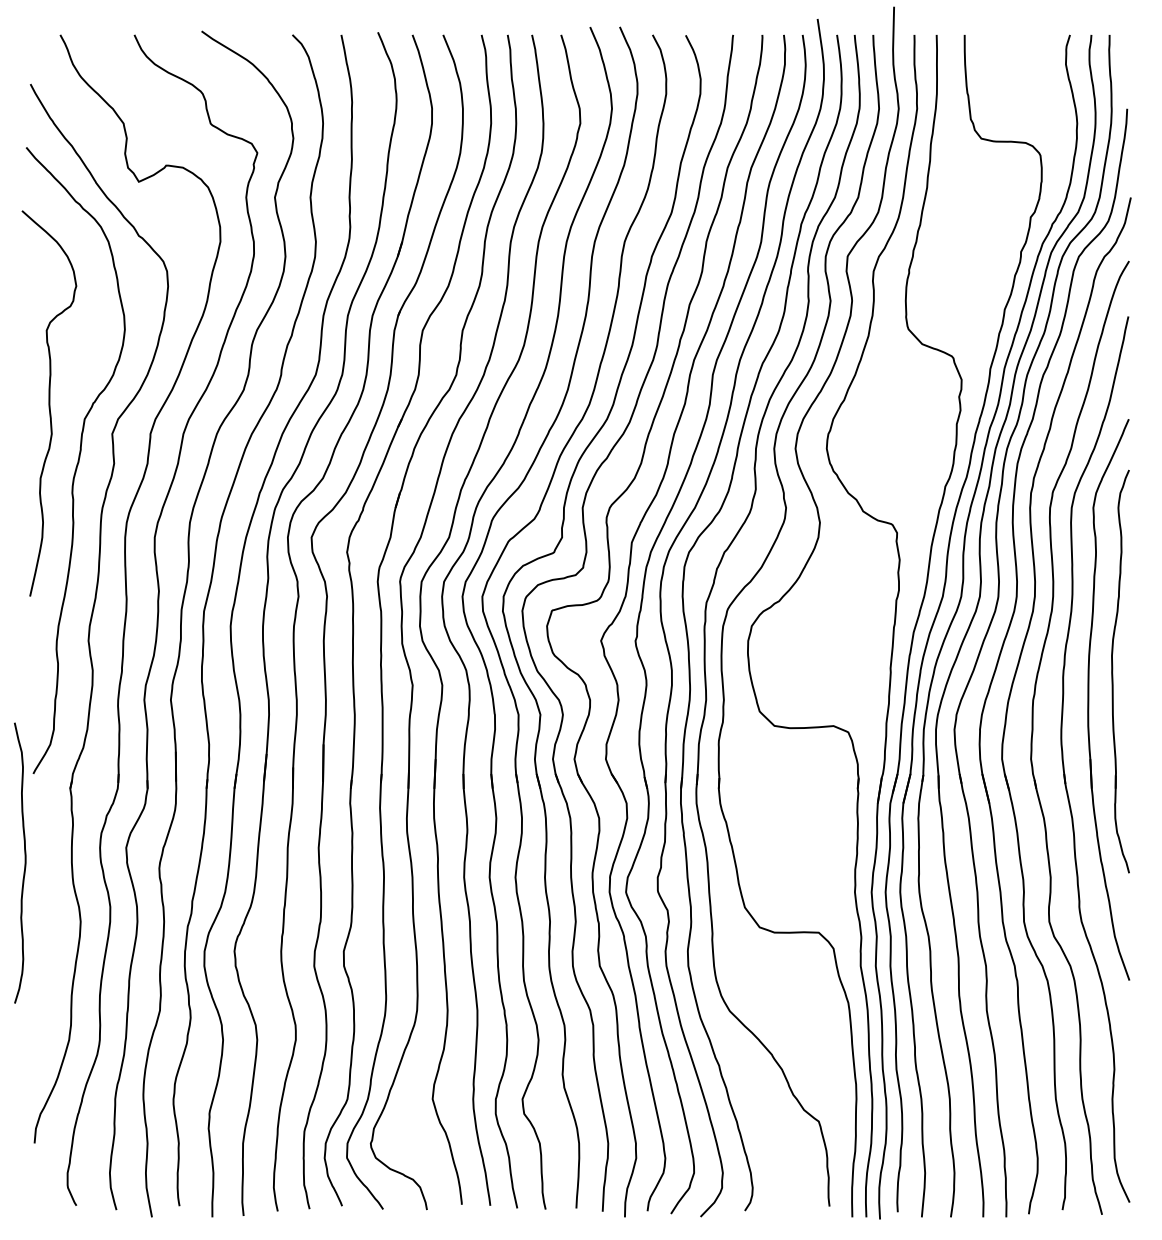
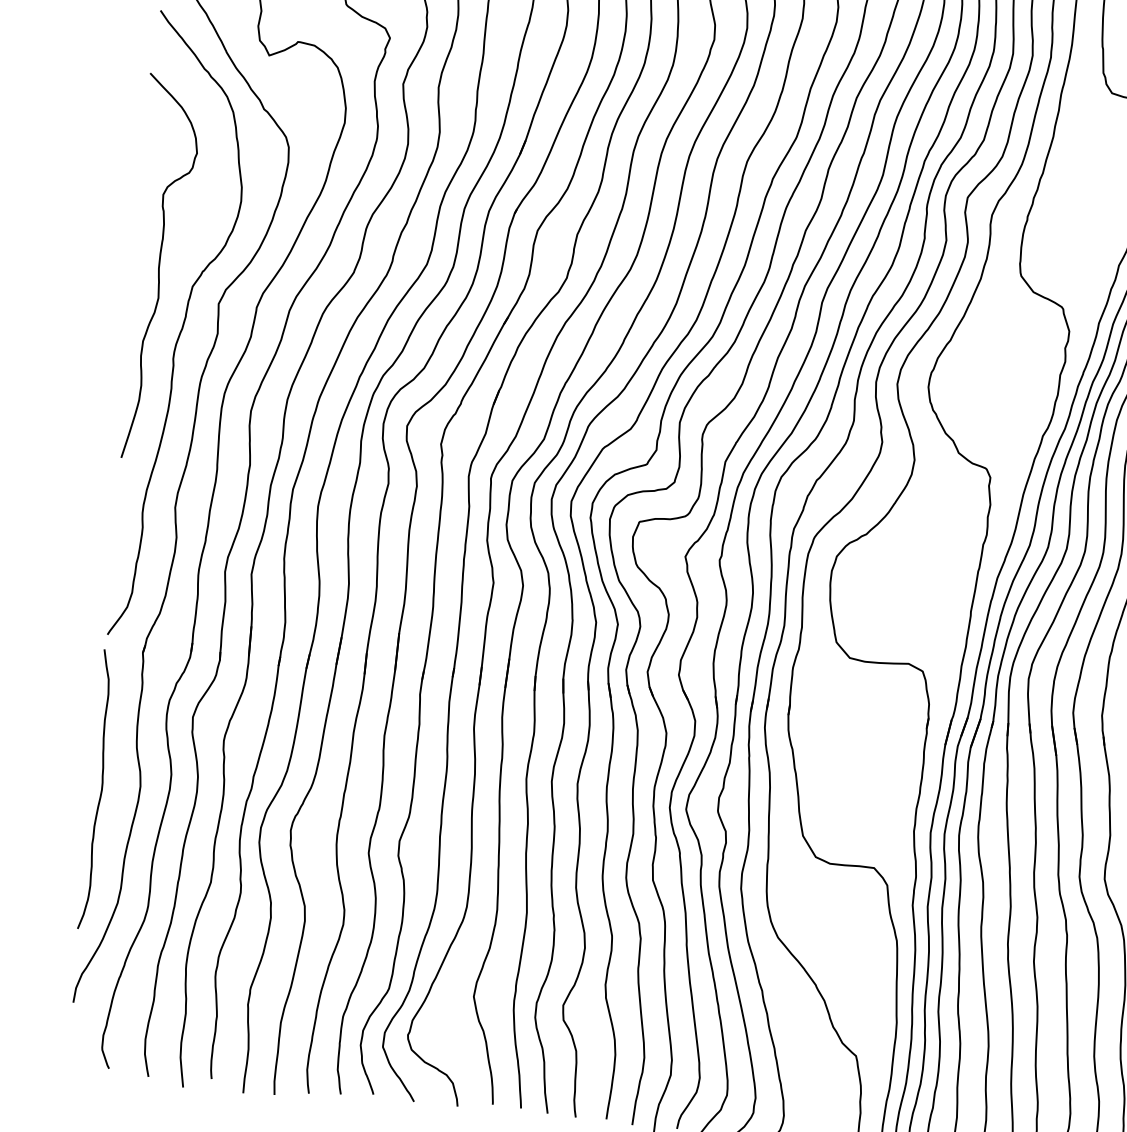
curve: (24, 862) -> (100, 789), moved

